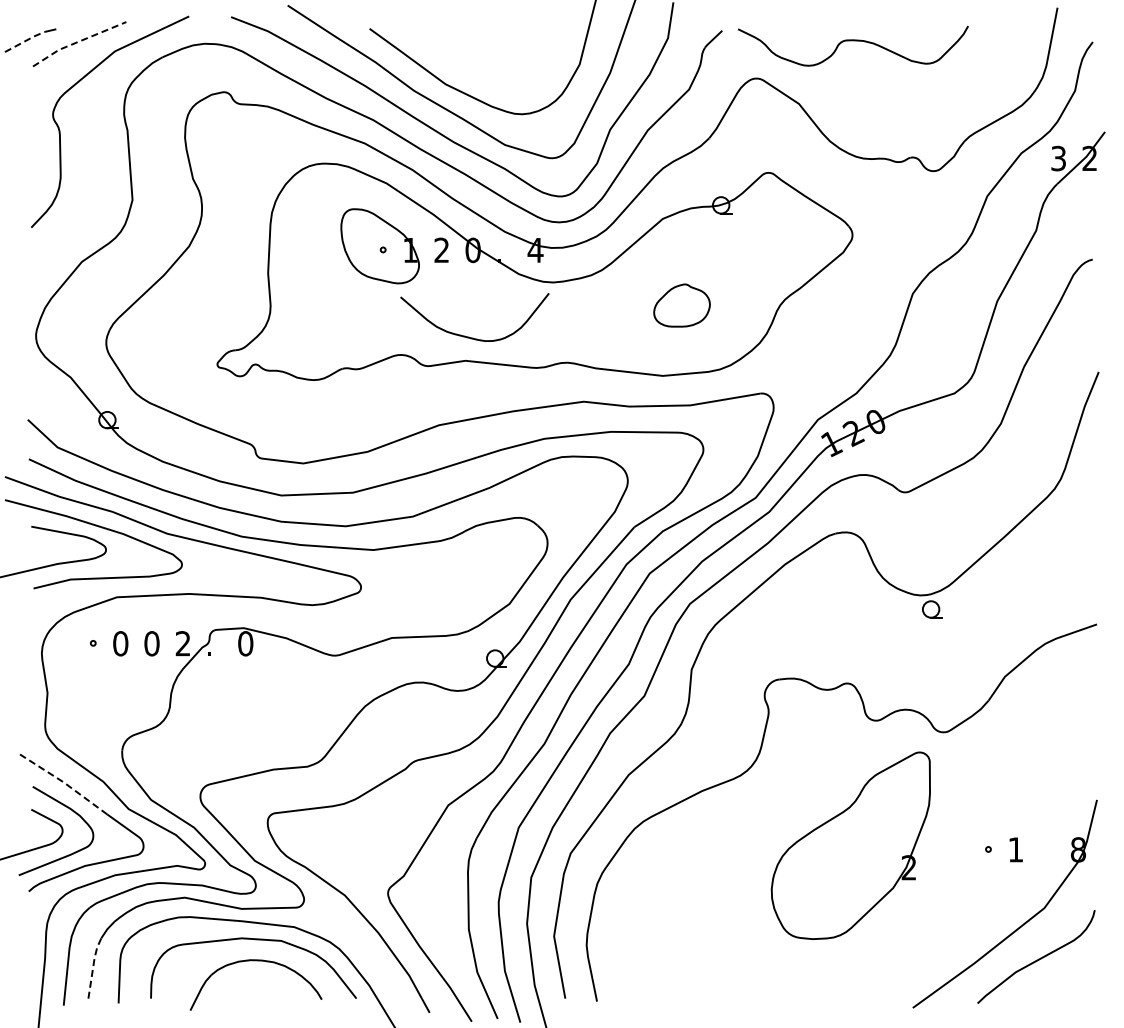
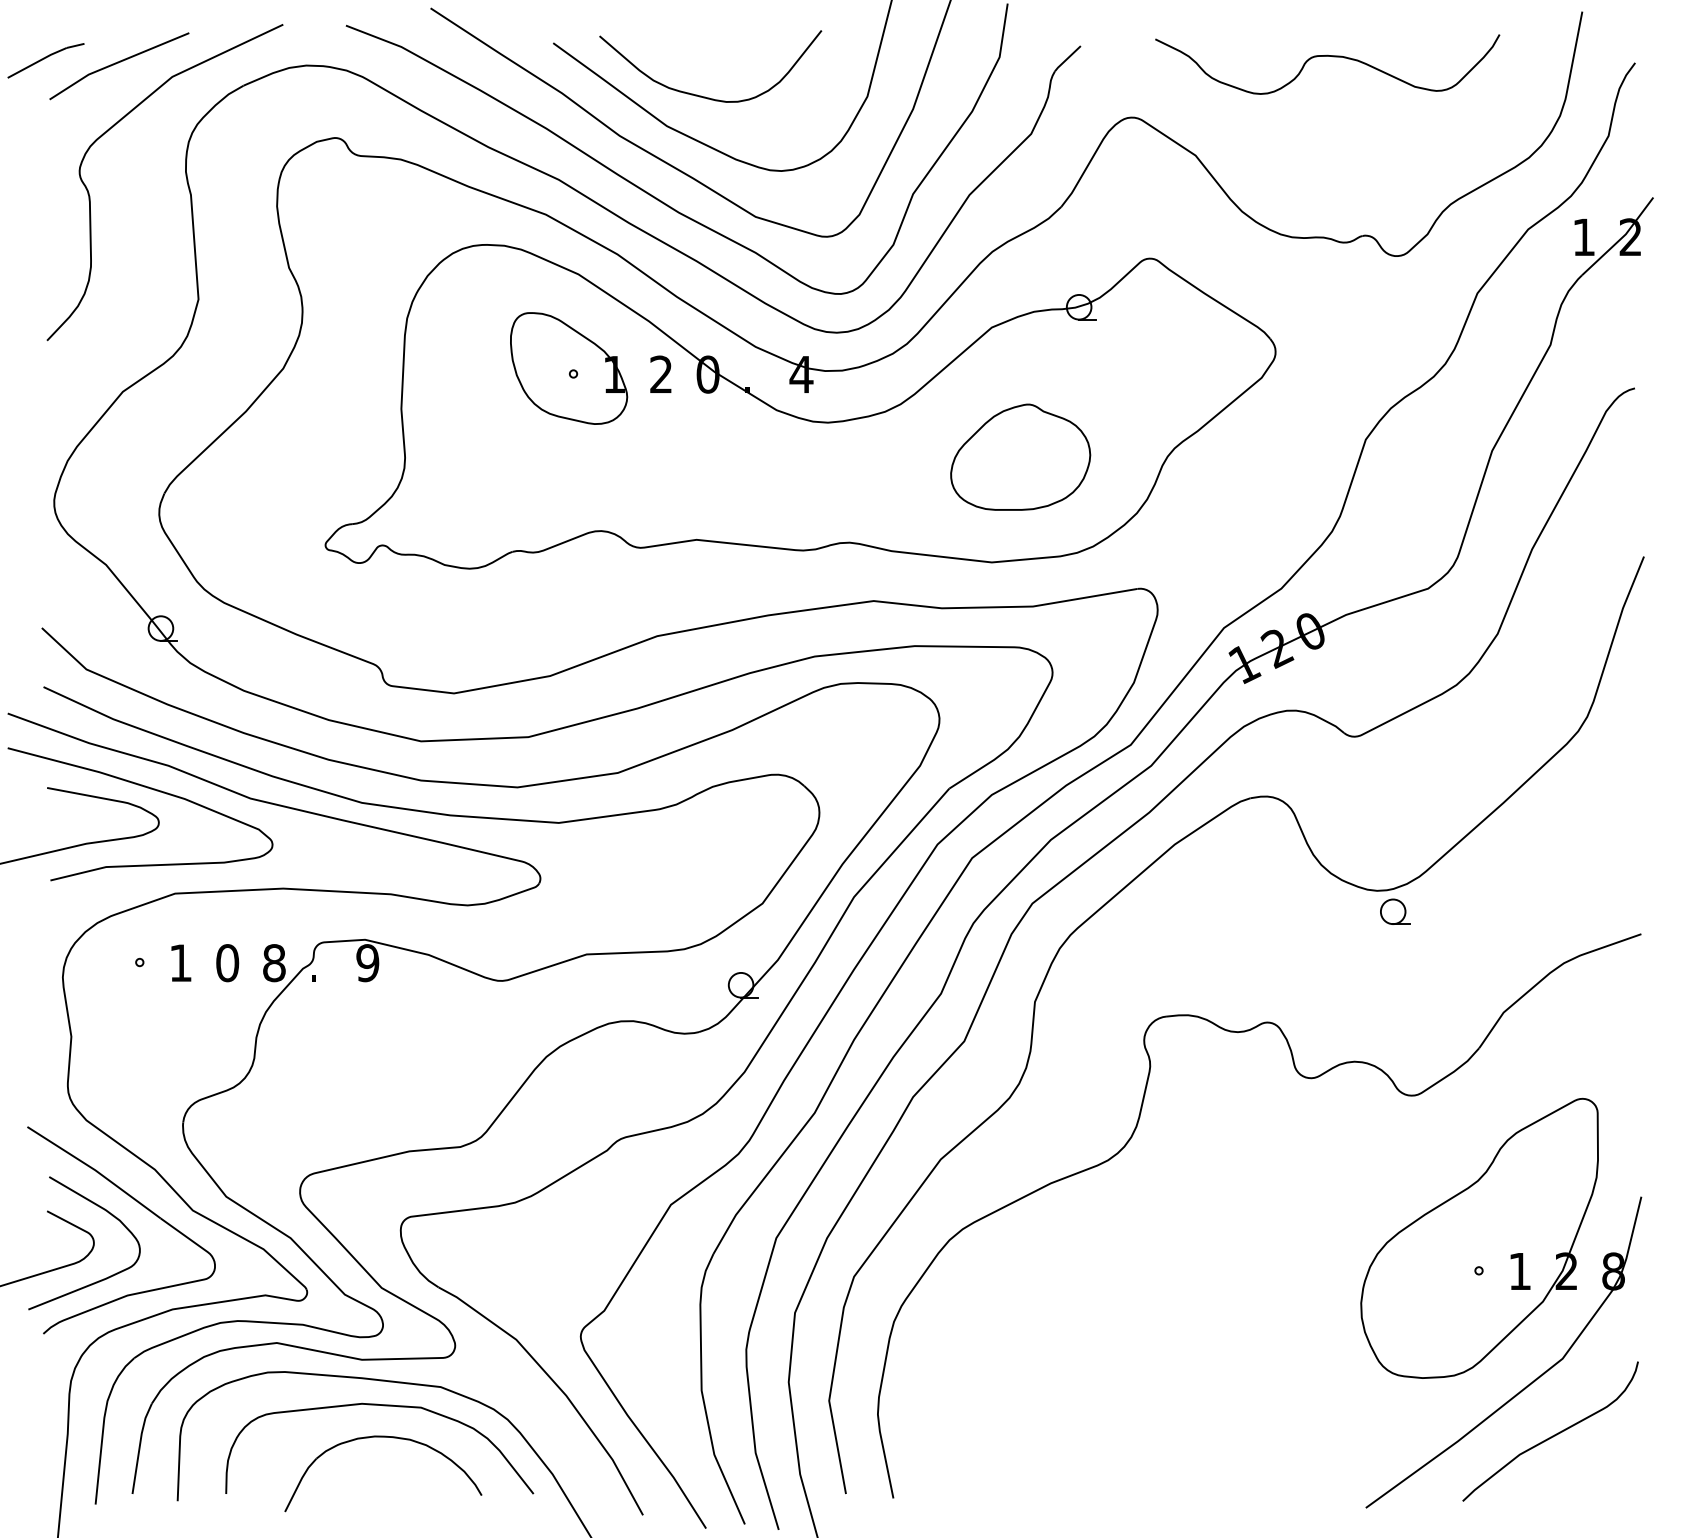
line: (25, 41) -> (38, 62), dashed -> solid
curve: (853, 41) -> (1327, 57), moved
line: (77, 42) -> (116, 63), dashed -> solid
text: (1058, 158) -> (1583, 237), 3 -> 1
part: (681, 305) -> (1019, 457), size x1.67
curve: (469, 336) -> (702, 95), moved
text: (120, 643) -> (180, 962), 0 -> 1
text: (182, 643) -> (273, 962), 2 -> 8
text: (245, 643) -> (367, 962), 0 -> 9
line: (63, 782) -> (95, 1170), dashed -> solid
part: (850, 845) -> (1479, 1237), moved
line: (93, 966) -> (140, 1445), dashed -> solid

